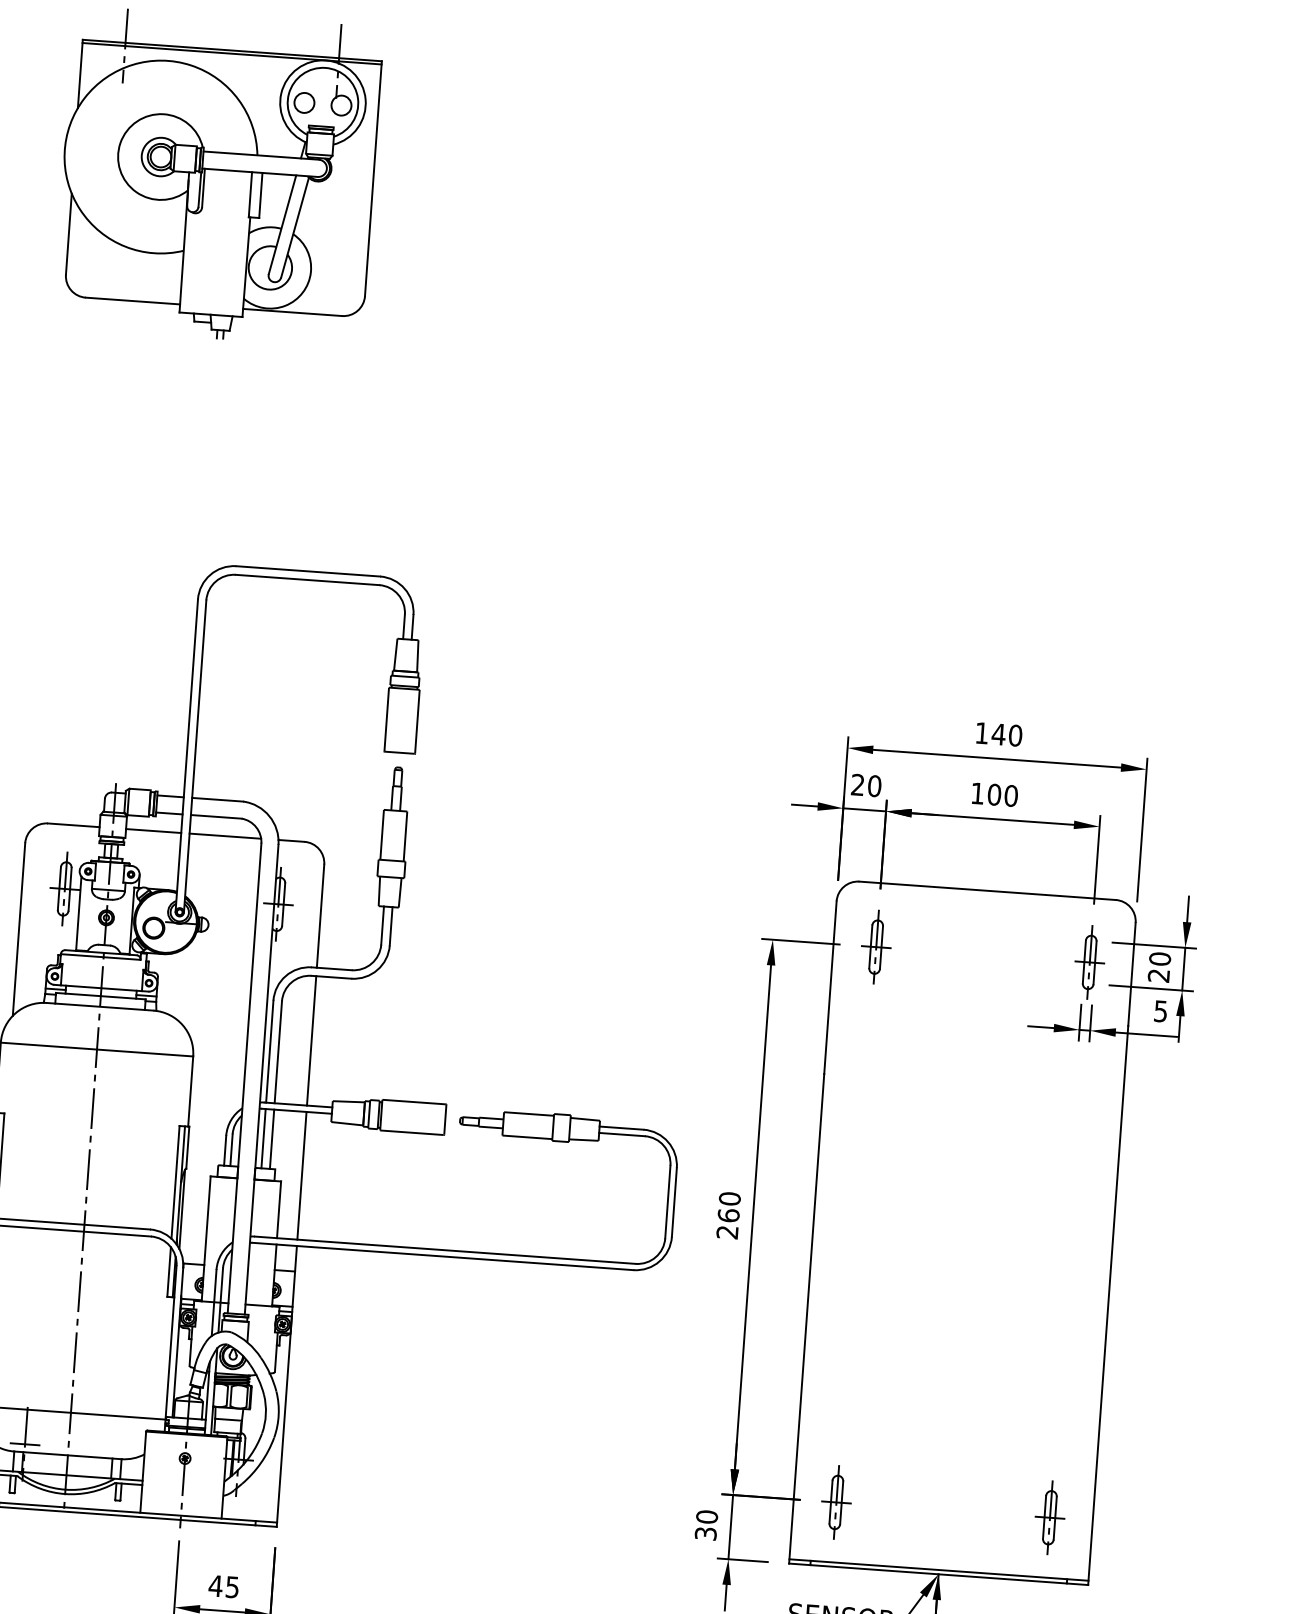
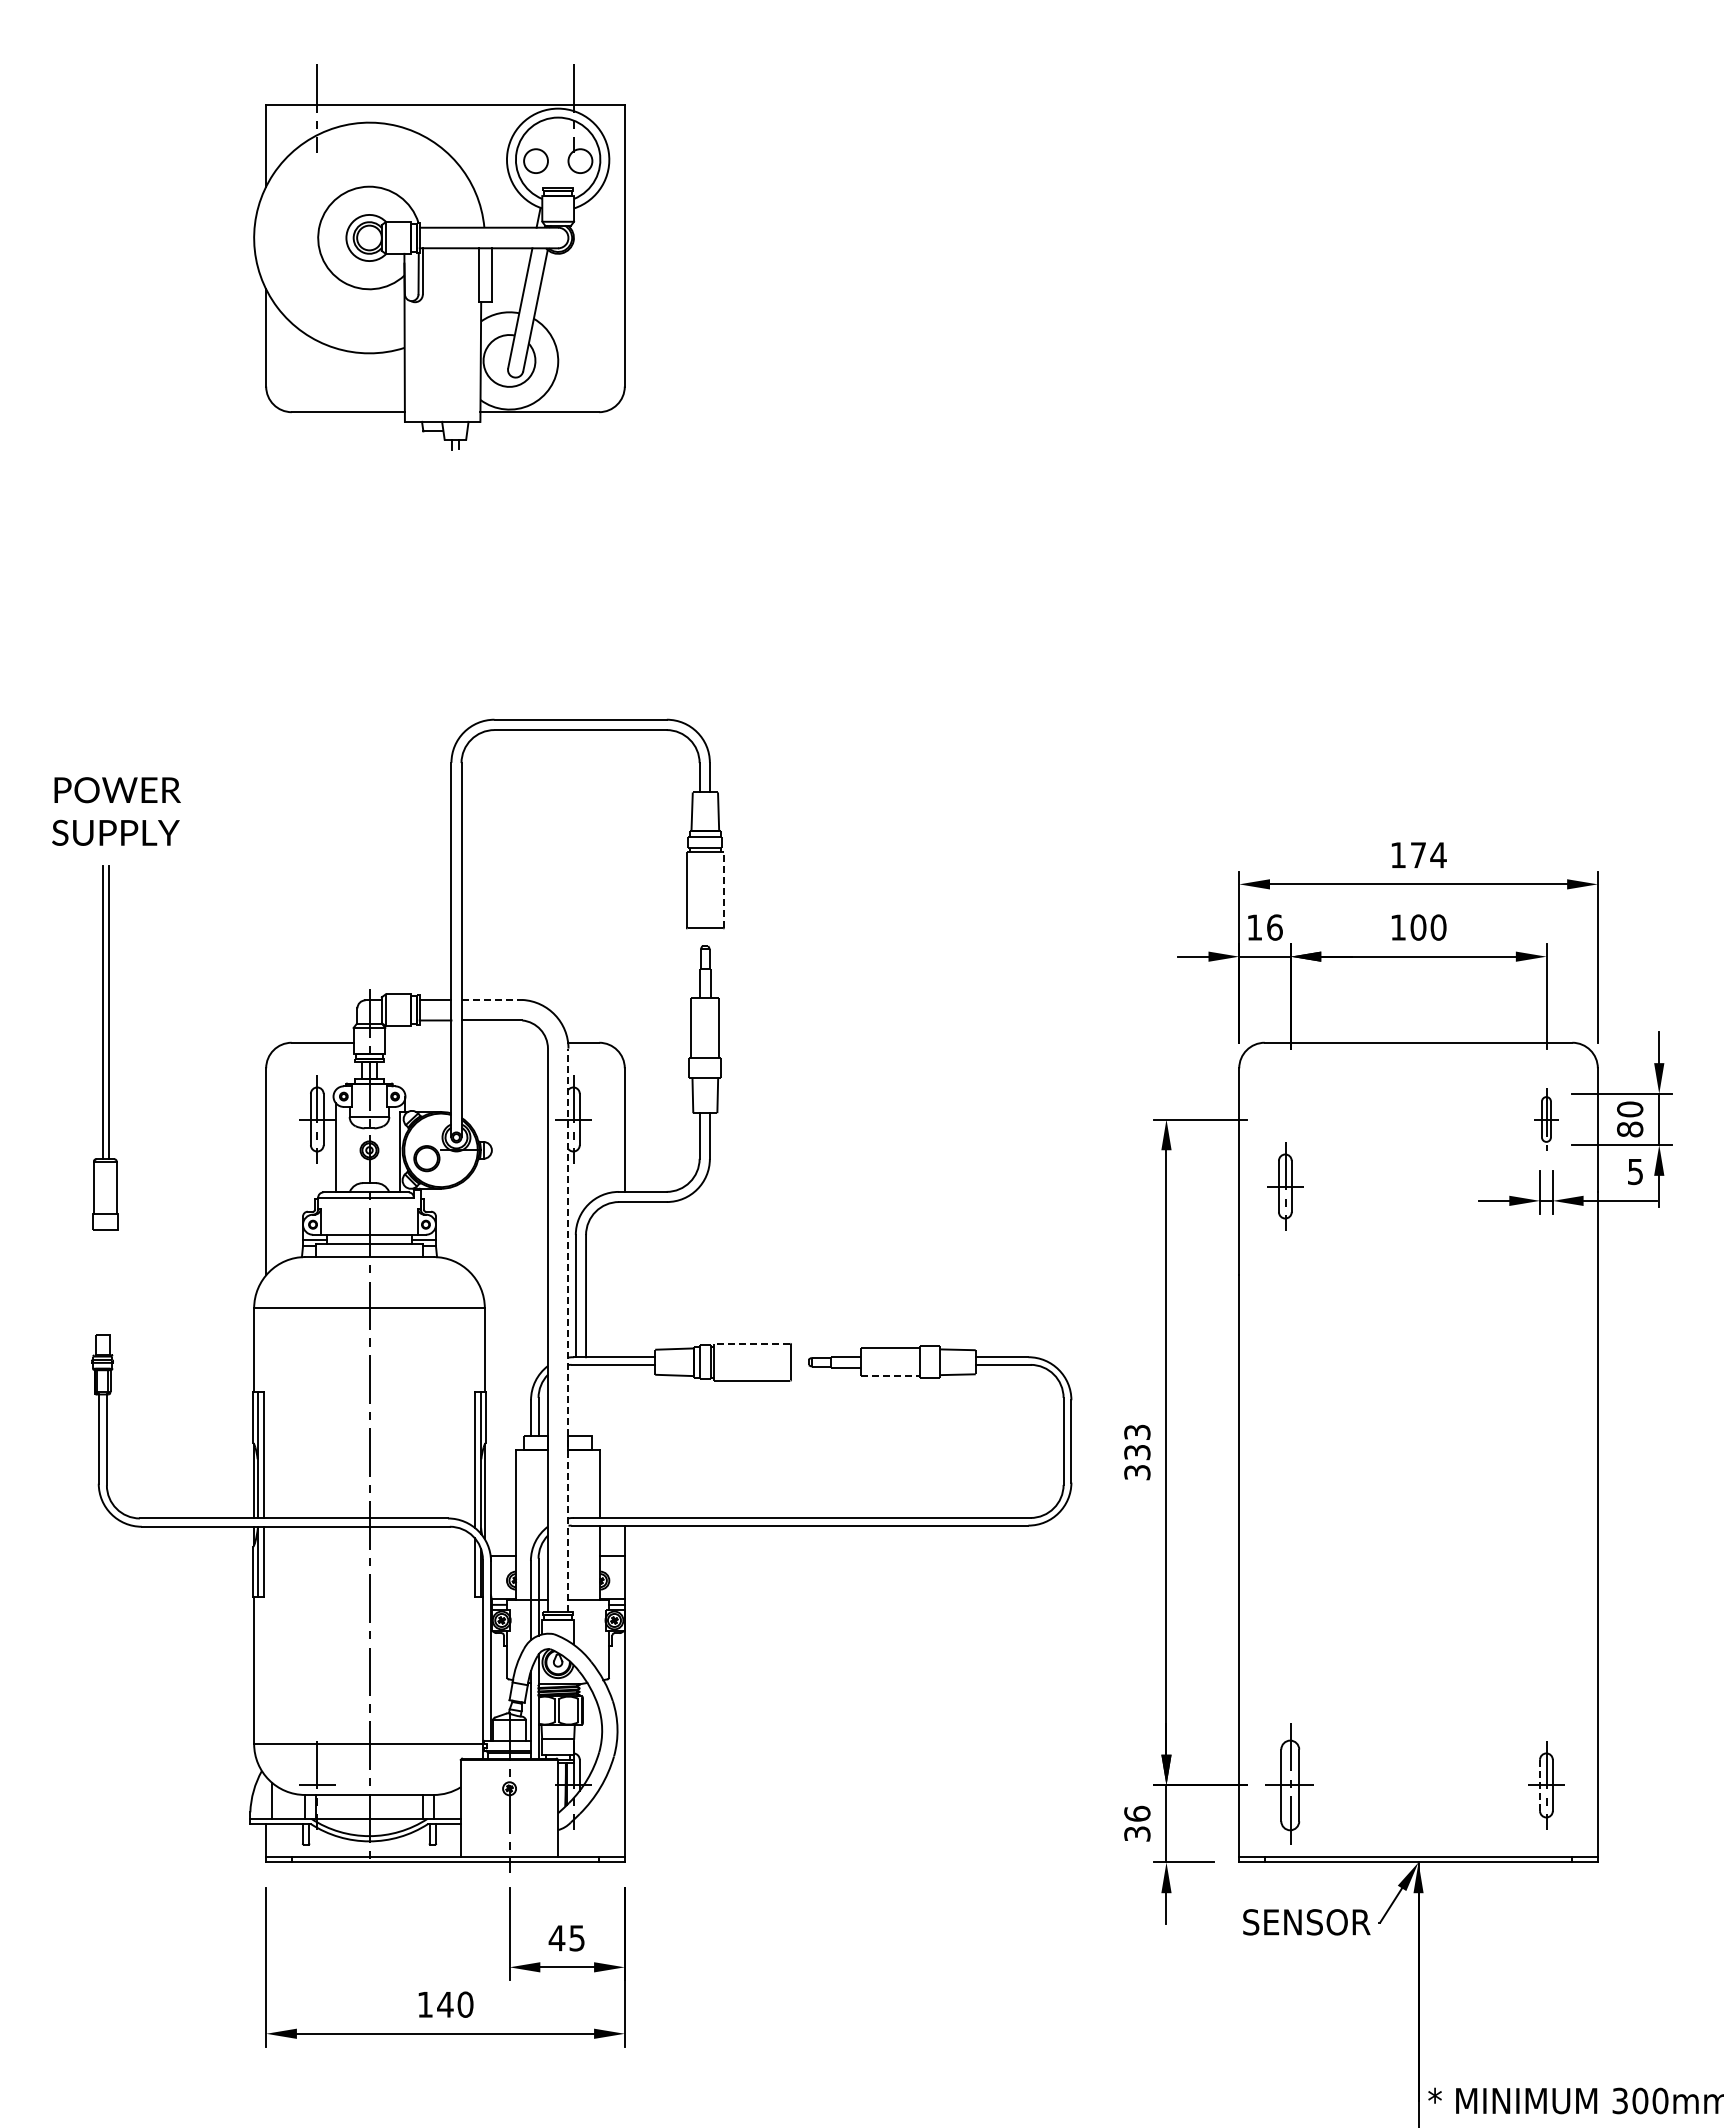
line: (232, 53) -> (445, 108), removed
line: (417, 721) -> (723, 889), solid -> dashed
text: (1007, 735) -> (1428, 855), 140 -> 174
text: (866, 785) -> (1264, 927), 20 -> 16
line: (218, 799) -> (492, 999), solid -> dashed
line: (153, 830) -> (418, 1042), removed
line: (225, 835) -> (504, 1042), removed
part: (876, 947) -> (1285, 1186), moved
part: (1089, 962) -> (1546, 1119), size x0.7
text: (1159, 975) -> (1630, 1129), 20 -> 80
line: (311, 1040) -> (624, 1279), removed
line: (261, 1079) -> (568, 1330), solid -> dashed
line: (413, 1101) -> (751, 1343), solid -> dashed
line: (263, 1137) -> (575, 1399), removed
line: (527, 1137) -> (890, 1376), solid -> dashed
line: (272, 1138) -> (586, 1399), removed
line: (301, 1175) -> (624, 1440), removed
text: (728, 1215) -> (1137, 1452), 260 -> 333
part: (836, 1502) -> (1290, 1785), size x1.4
text: (707, 1516) -> (1137, 1813), 30 -> 36
line: (1044, 1517) -> (1540, 1785), solid -> dashed

